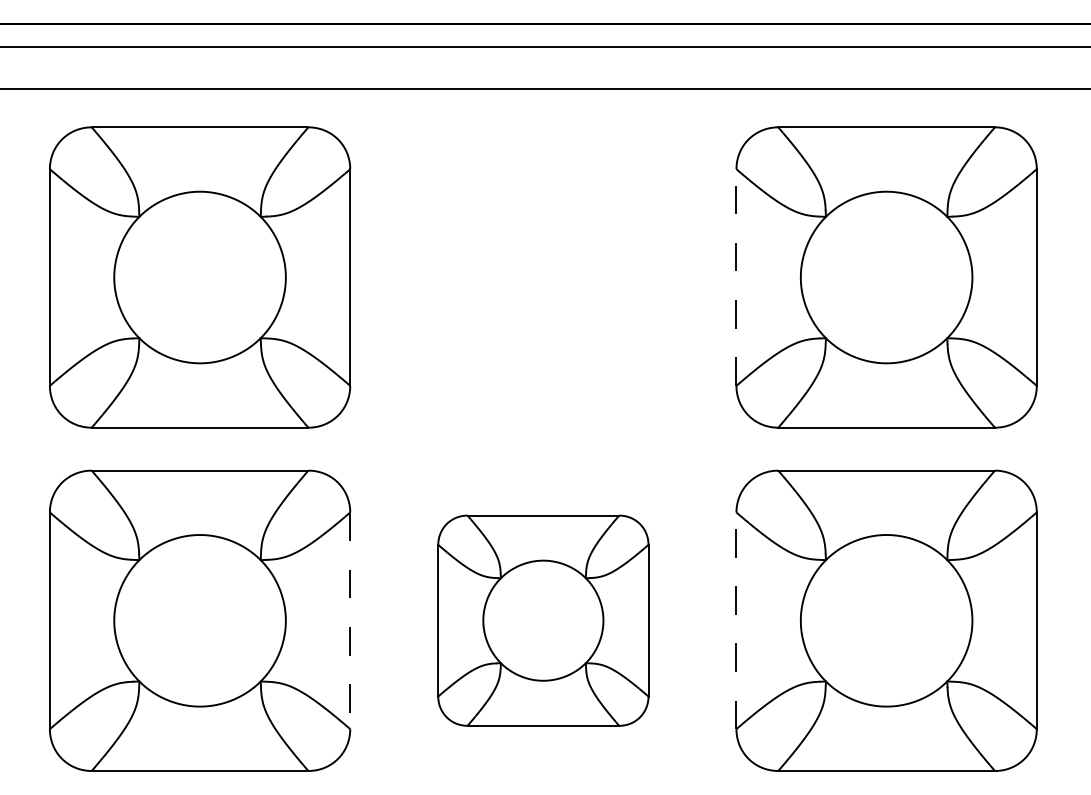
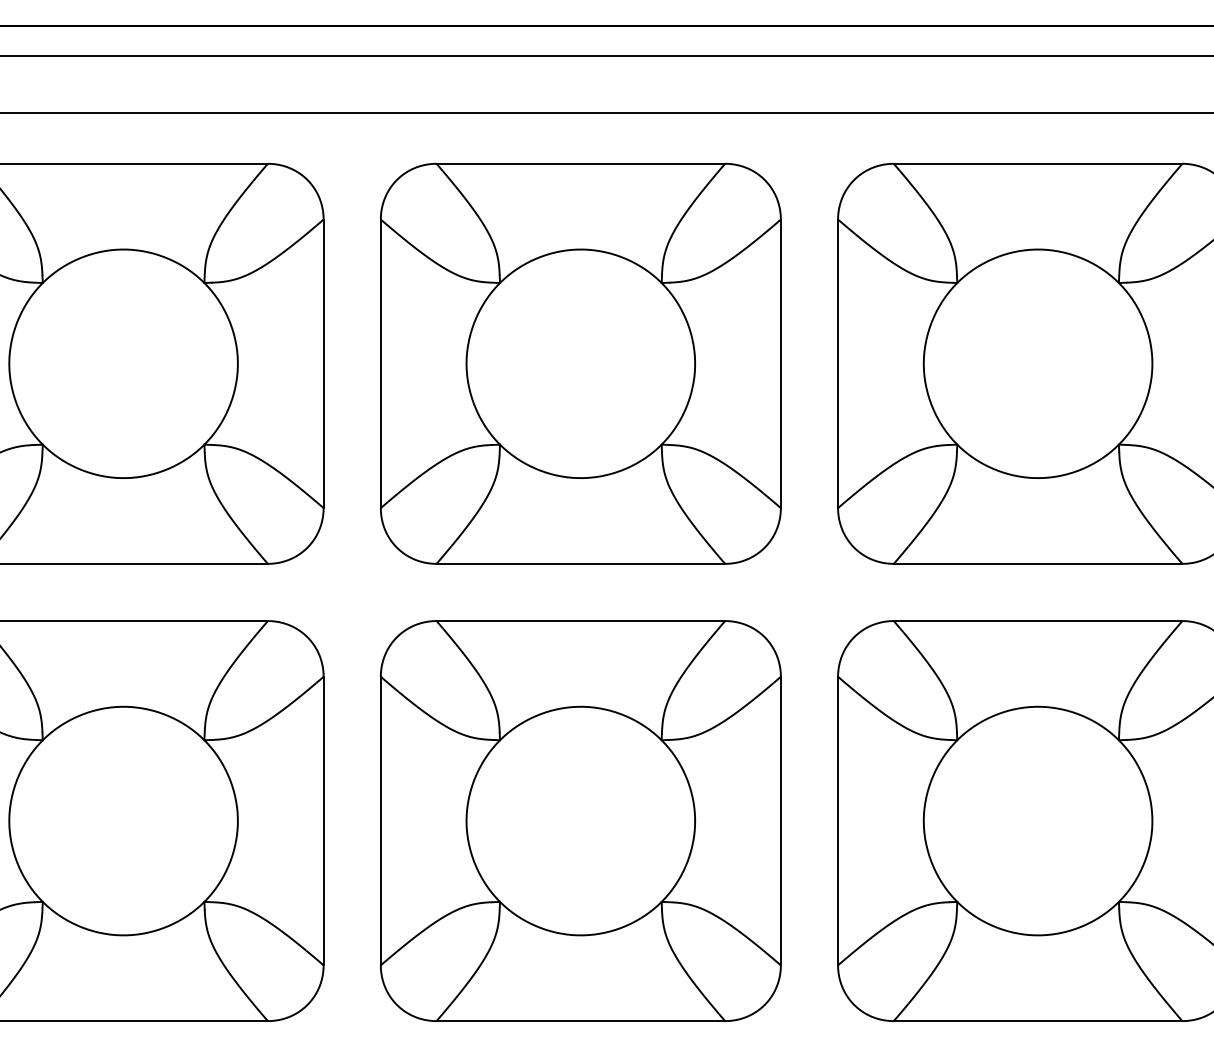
part: (543, 277) -> (581, 363), added
line: (736, 277) -> (838, 363), dashed -> solid
part: (543, 620) -> (581, 820), size x1.43
line: (736, 620) -> (838, 820), dashed -> solid
line: (350, 621) -> (323, 821), dashed -> solid

